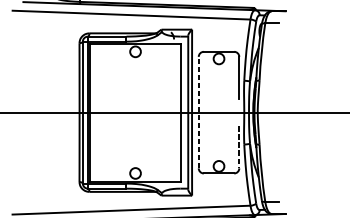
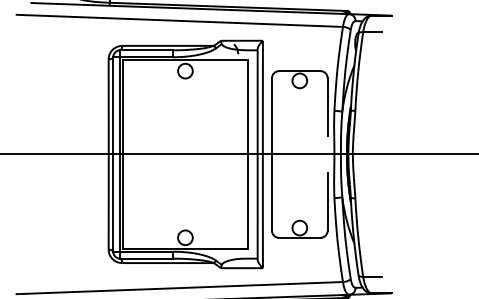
line: (199, 112) -> (272, 154), dashed -> solid
line: (239, 147) -> (327, 202), dashed -> solid

